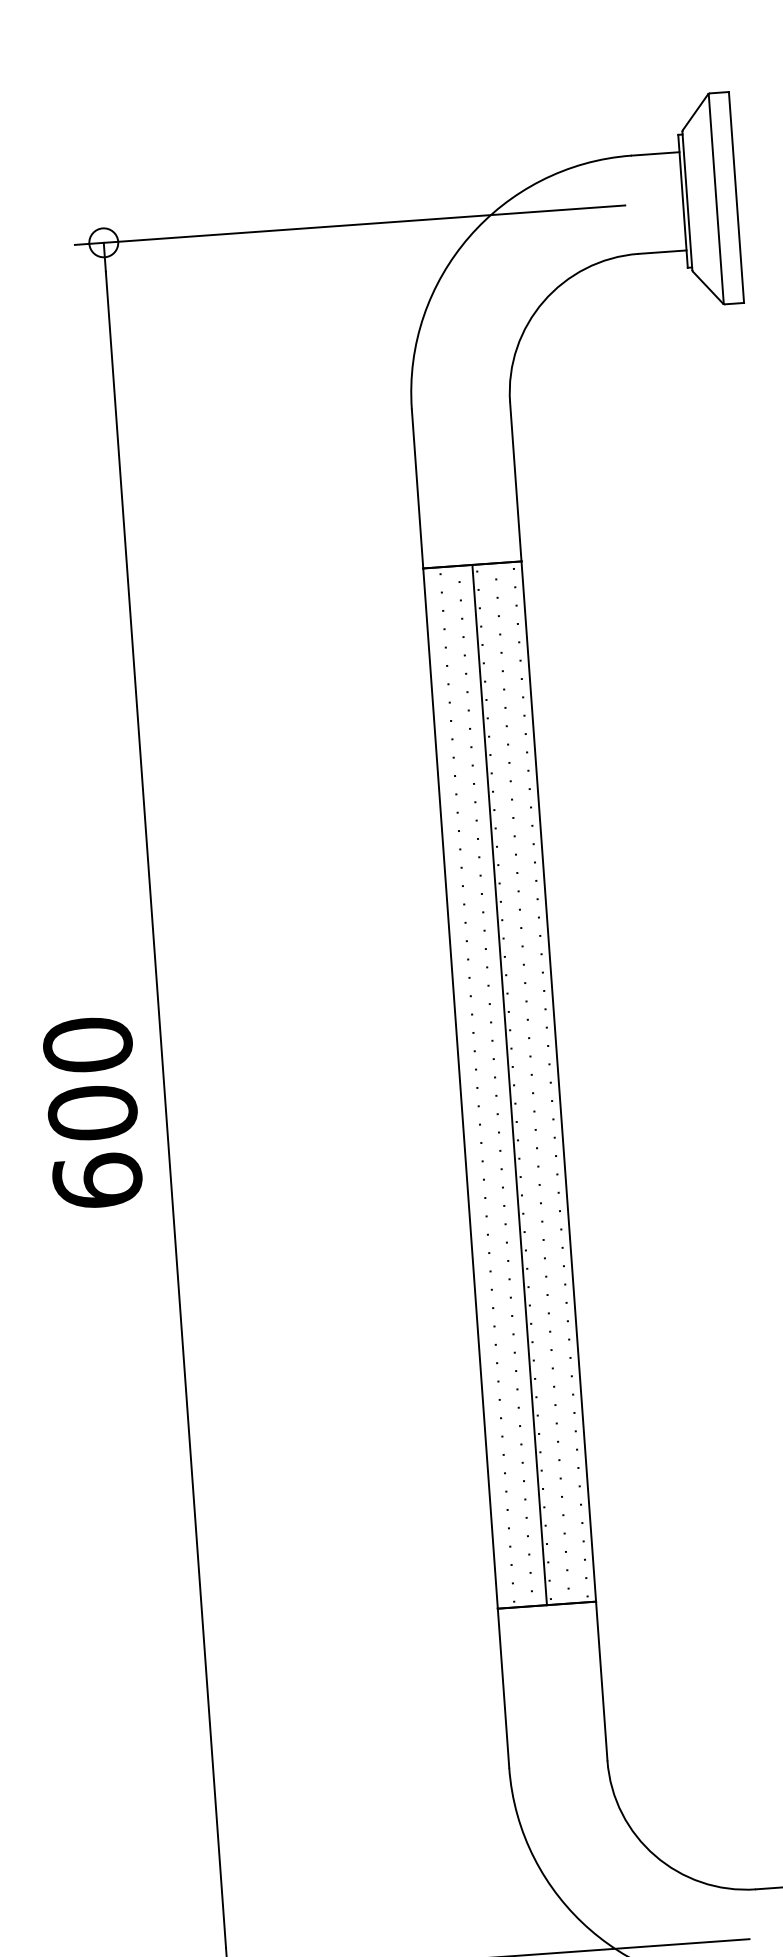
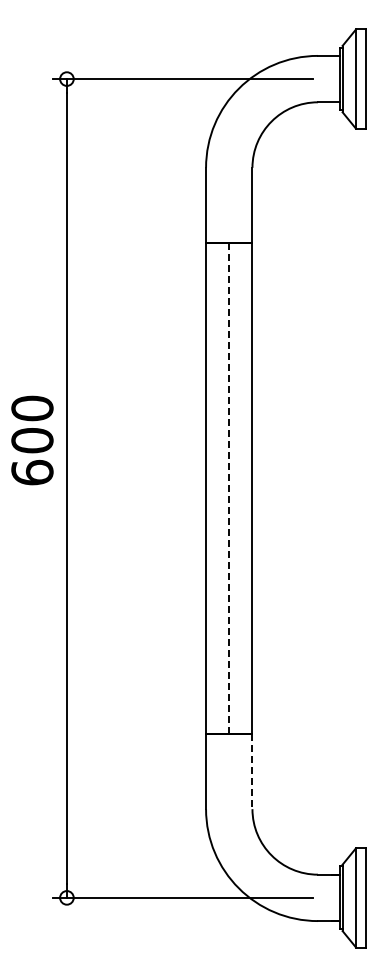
line: (510, 1085) -> (229, 488), solid -> dashed
text: (92, 1112) -> (32, 440), moved
line: (601, 1680) -> (252, 771), solid -> dashed

